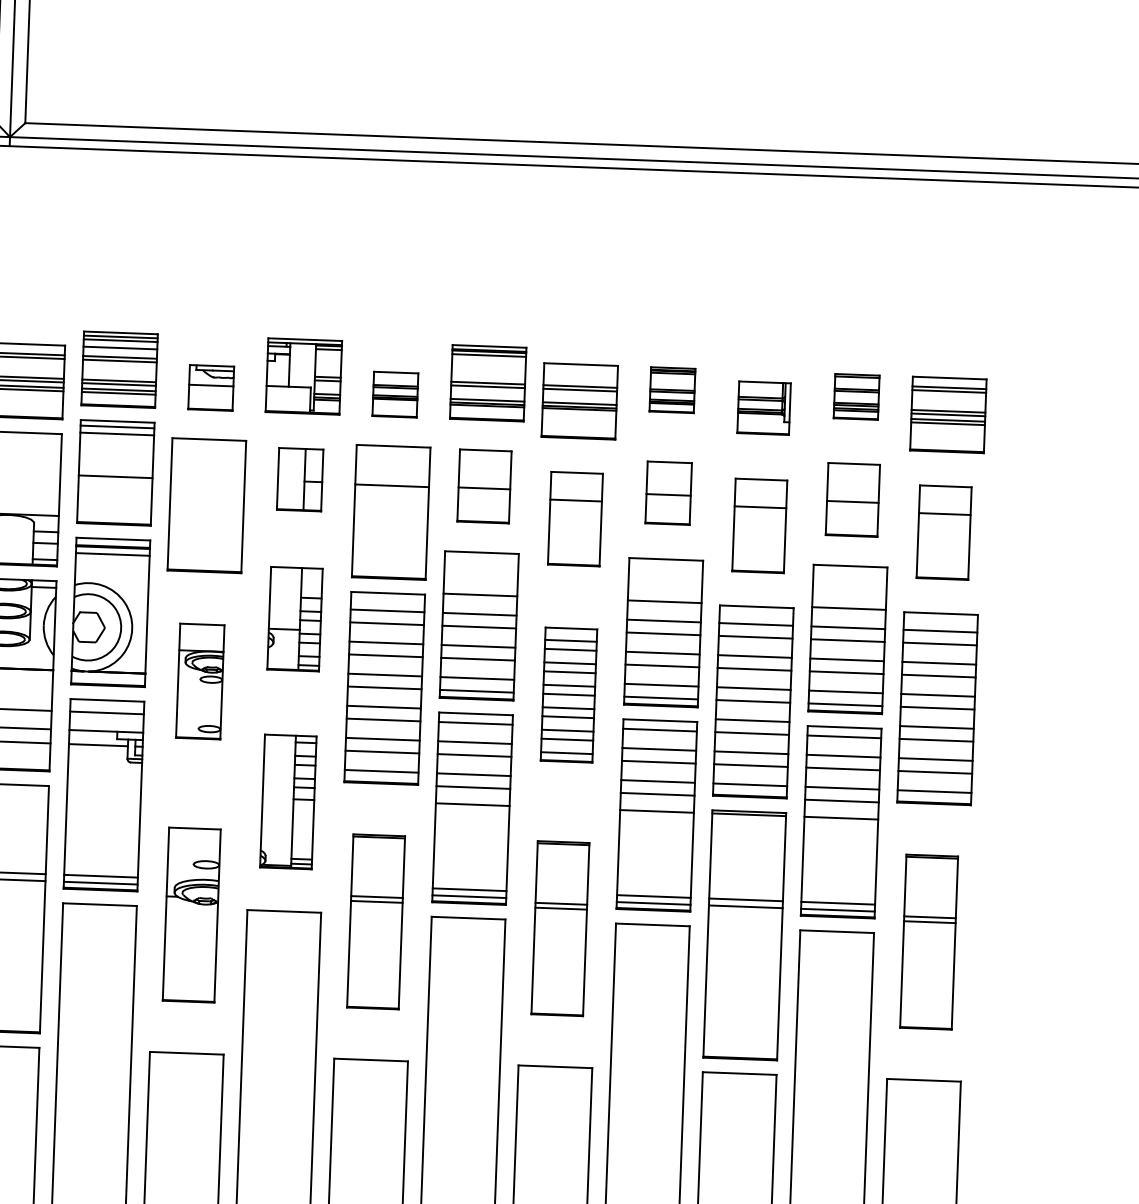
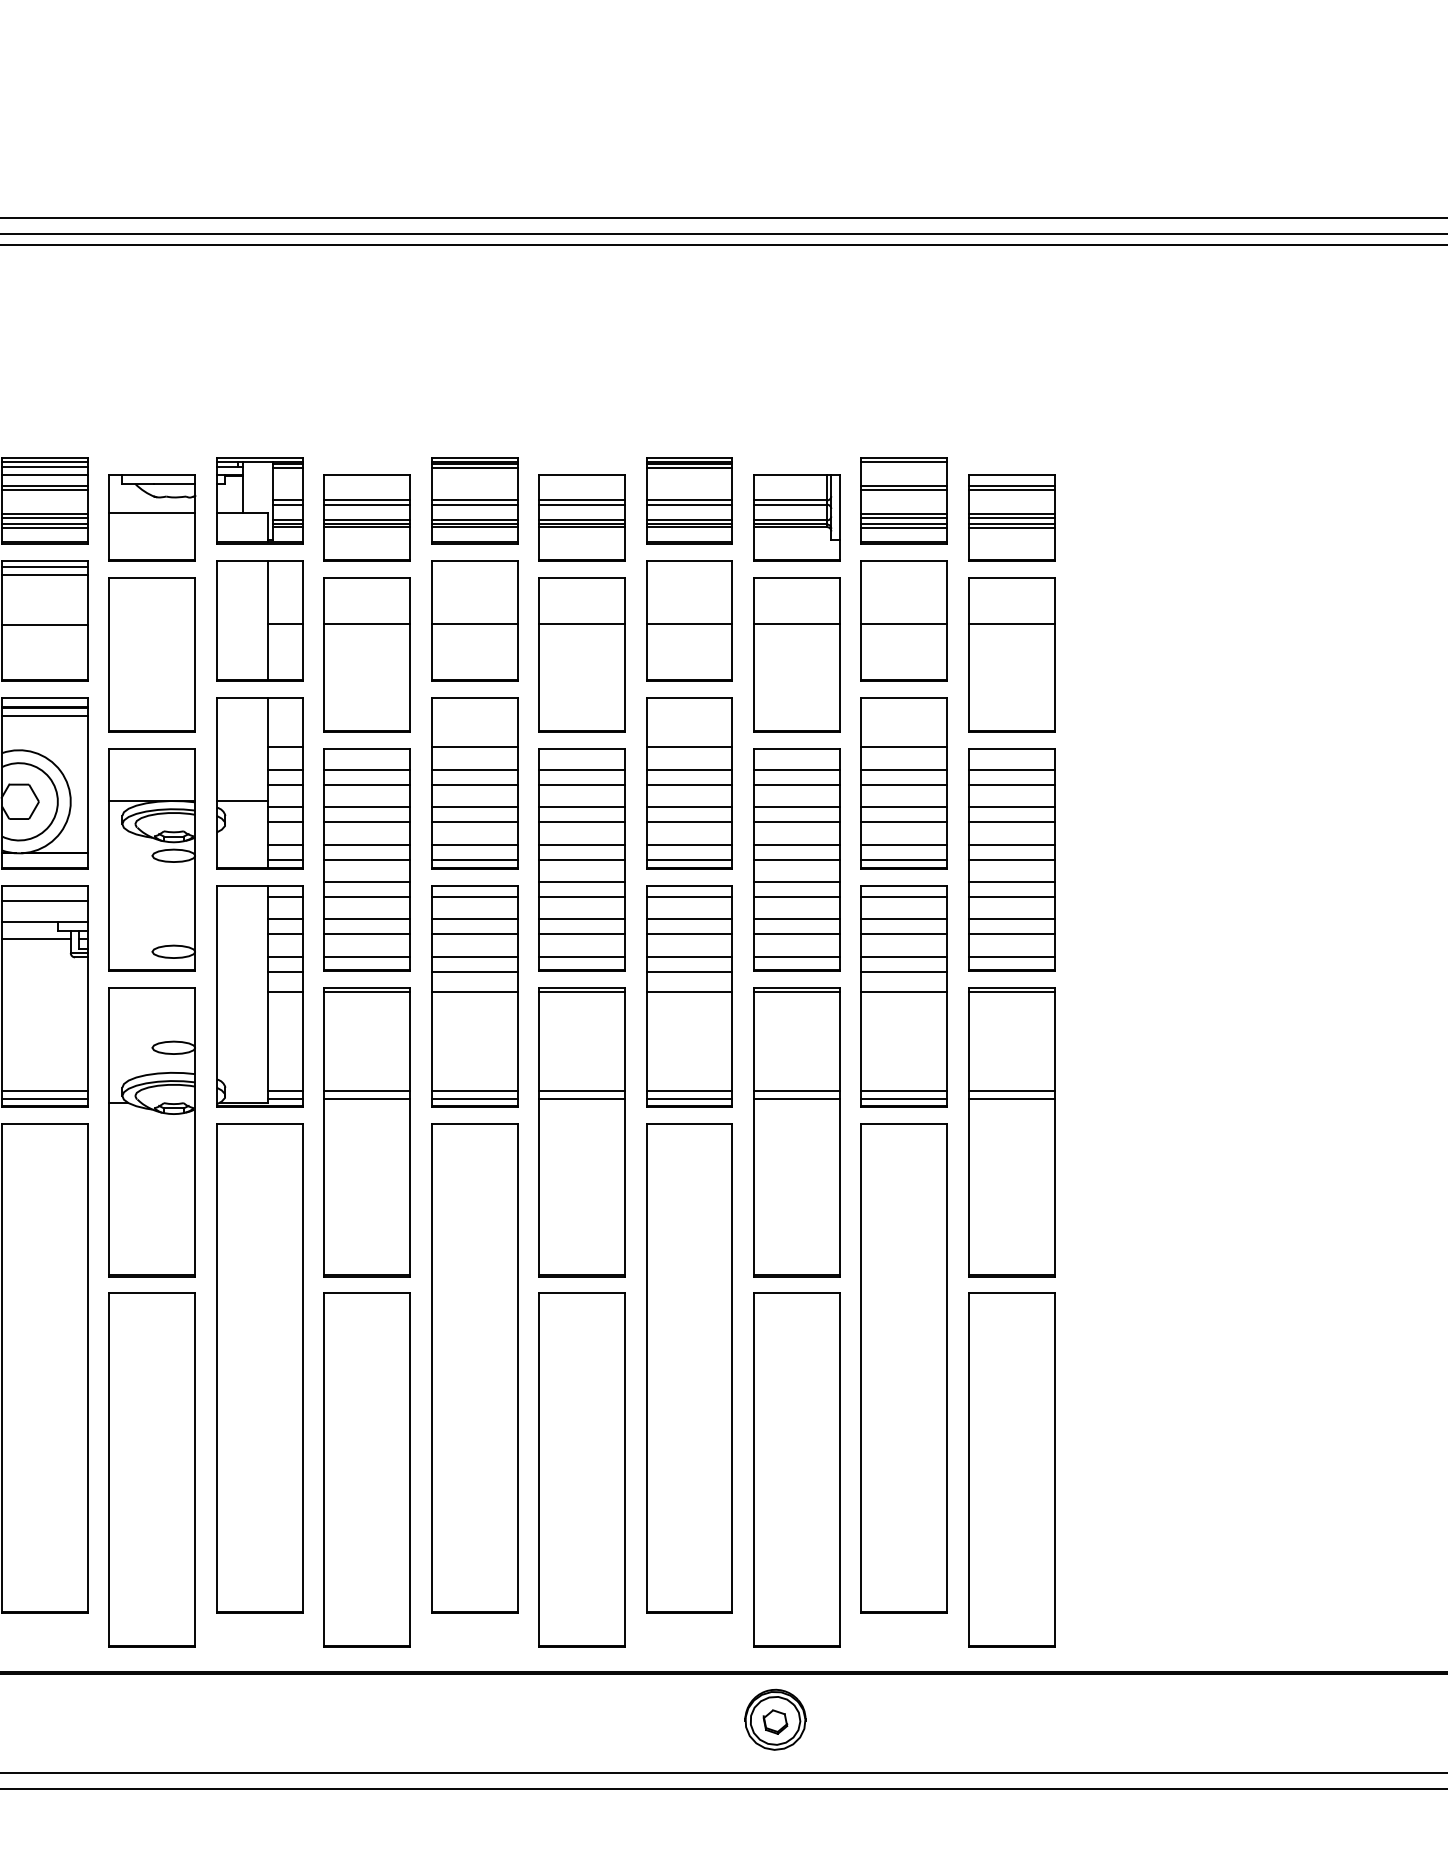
part: (211, 387) -> (152, 517), size x1.67
part: (672, 389) -> (689, 500), size x1.67
part: (394, 394) -> (366, 517), size x1.67
part: (856, 396) -> (903, 500), size x1.67
part: (763, 407) -> (796, 517), size x1.43
part: (299, 479) -> (259, 620), size x1.67
part: (484, 486) -> (474, 620), size x1.43
part: (668, 492) -> (689, 620), size x1.67
part: (852, 499) -> (903, 620), size x1.43
part: (574, 518) -> (581, 654), size x1.43
part: (759, 525) -> (796, 654), size x1.43
part: (943, 532) -> (1011, 654), size x1.43
part: (294, 619) -> (259, 783), size x1.43
part: (199, 680) -> (151, 859), size x1.67
part: (568, 694) -> (581, 859), size x1.43
part: (288, 801) -> (259, 996), size x1.43
part: (191, 915) -> (151, 1132), size x1.43
part: (375, 921) -> (366, 1132), size x1.43
part: (559, 928) -> (581, 1132), size x1.43
part: (928, 942) -> (1011, 1132), size x1.43

